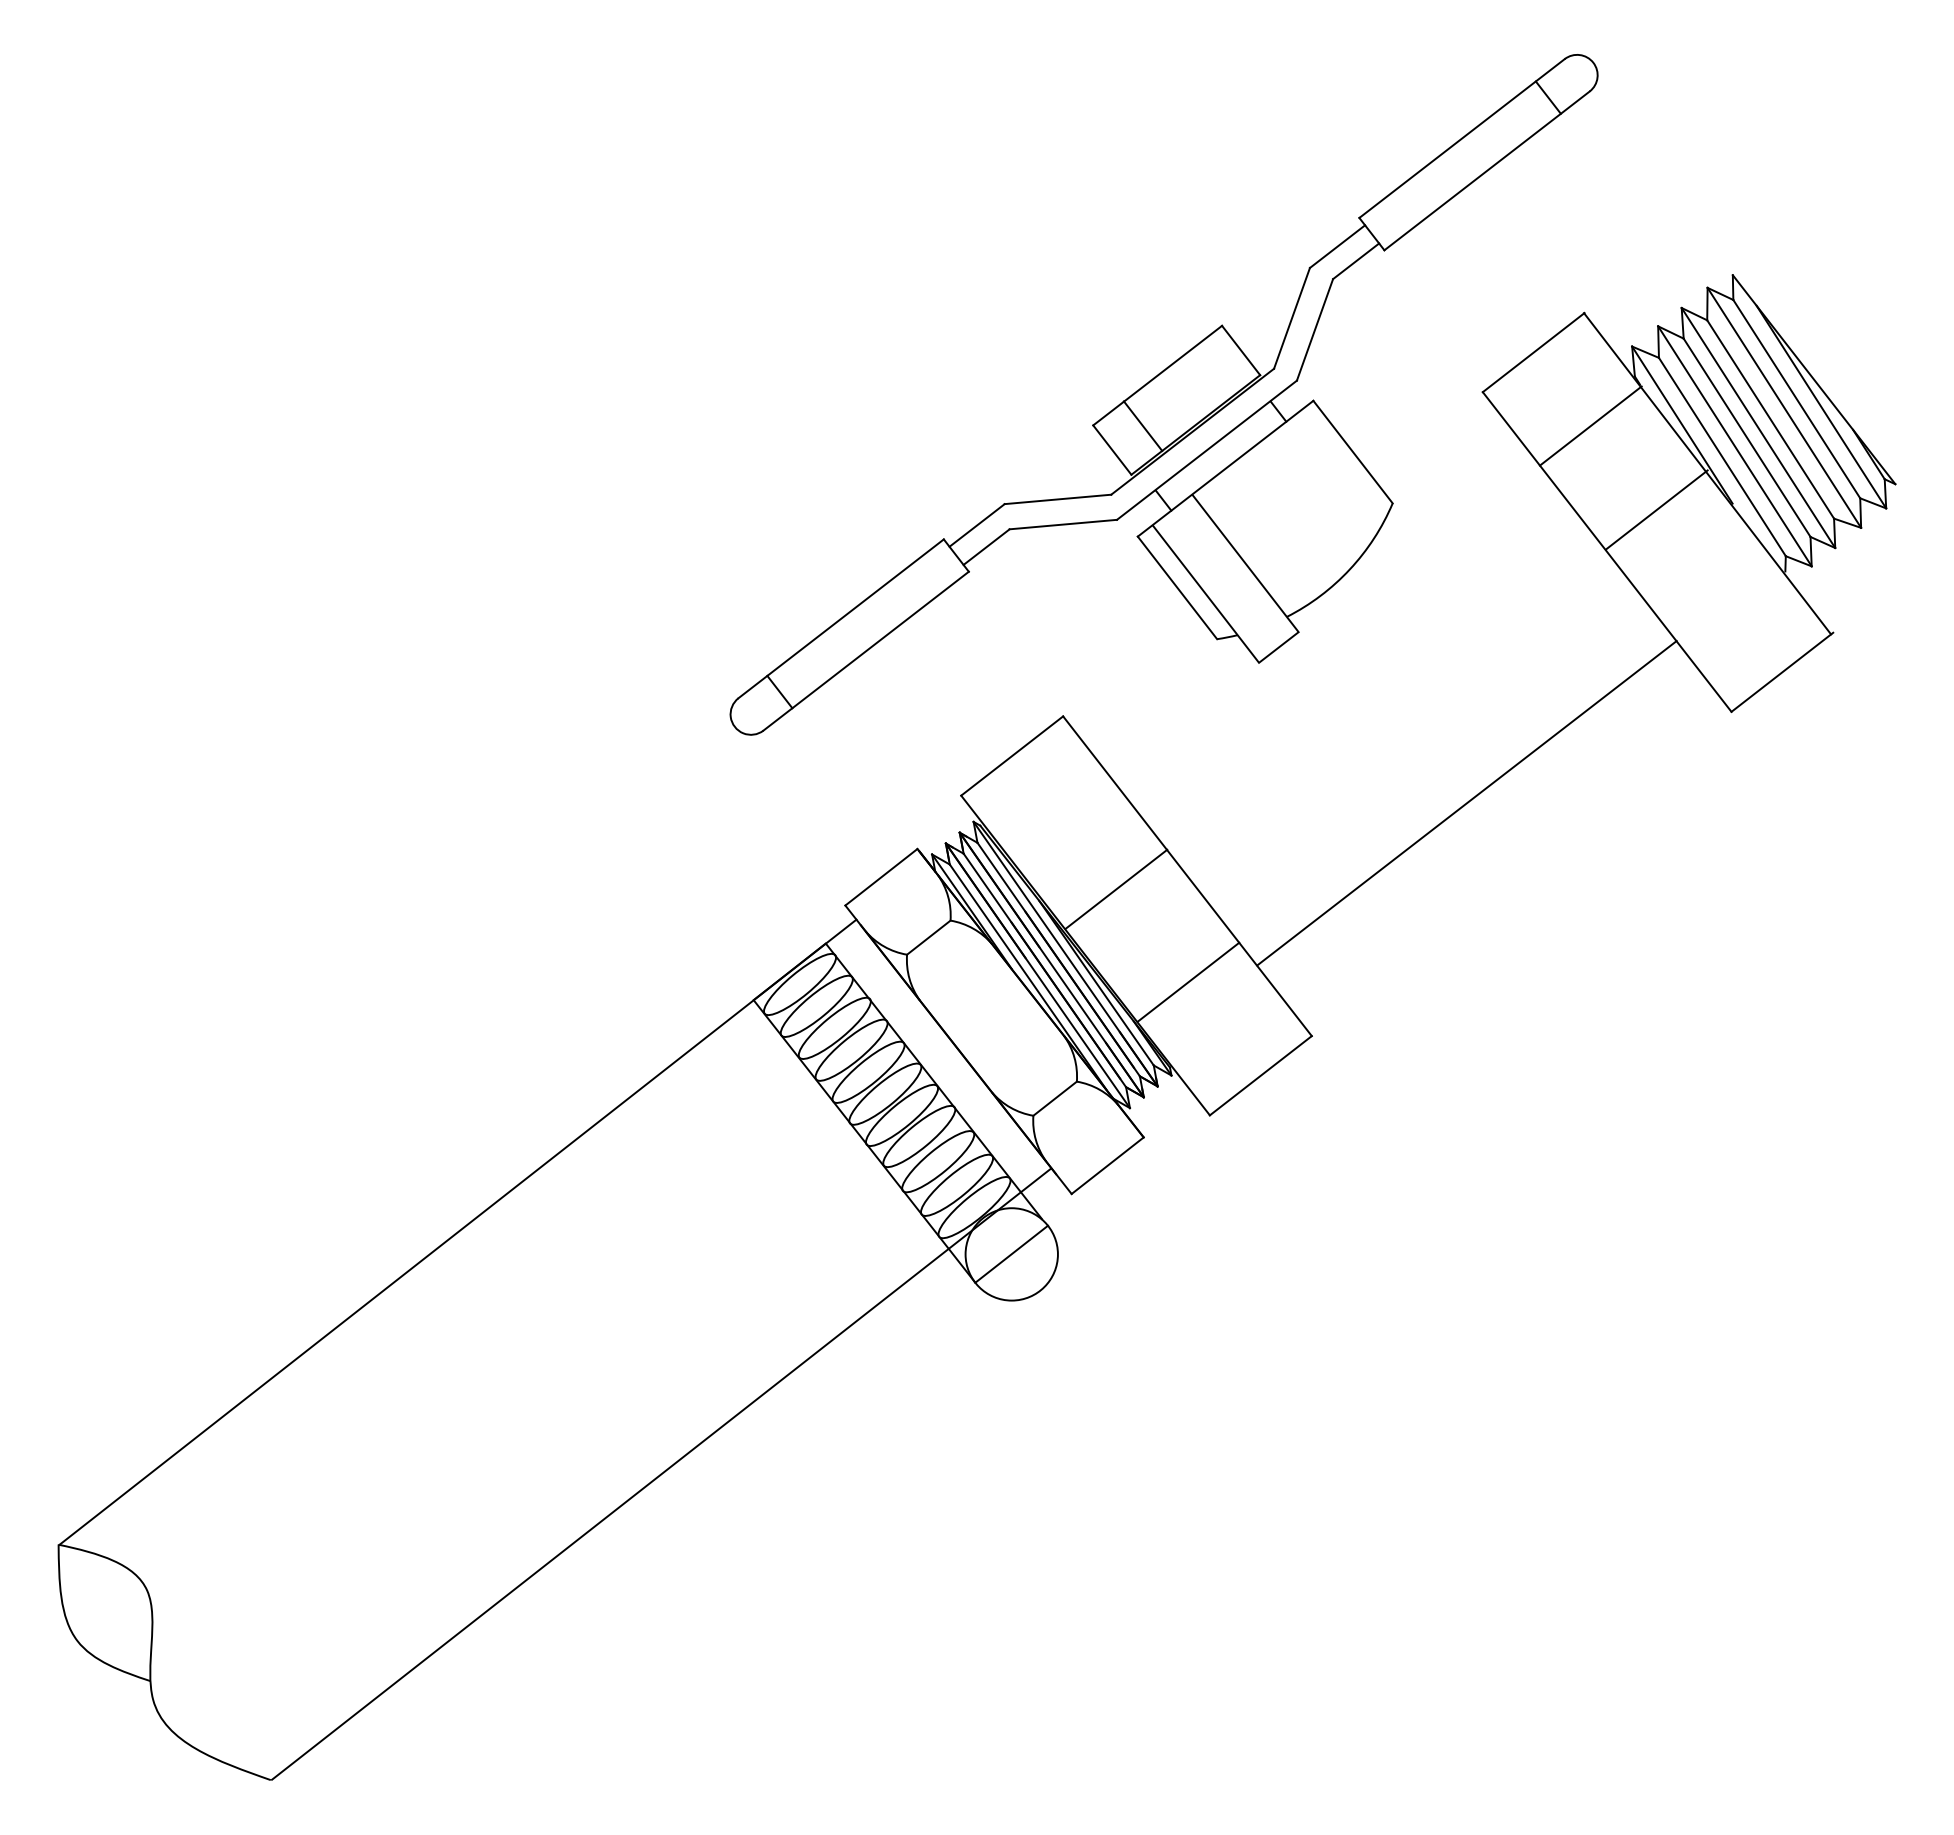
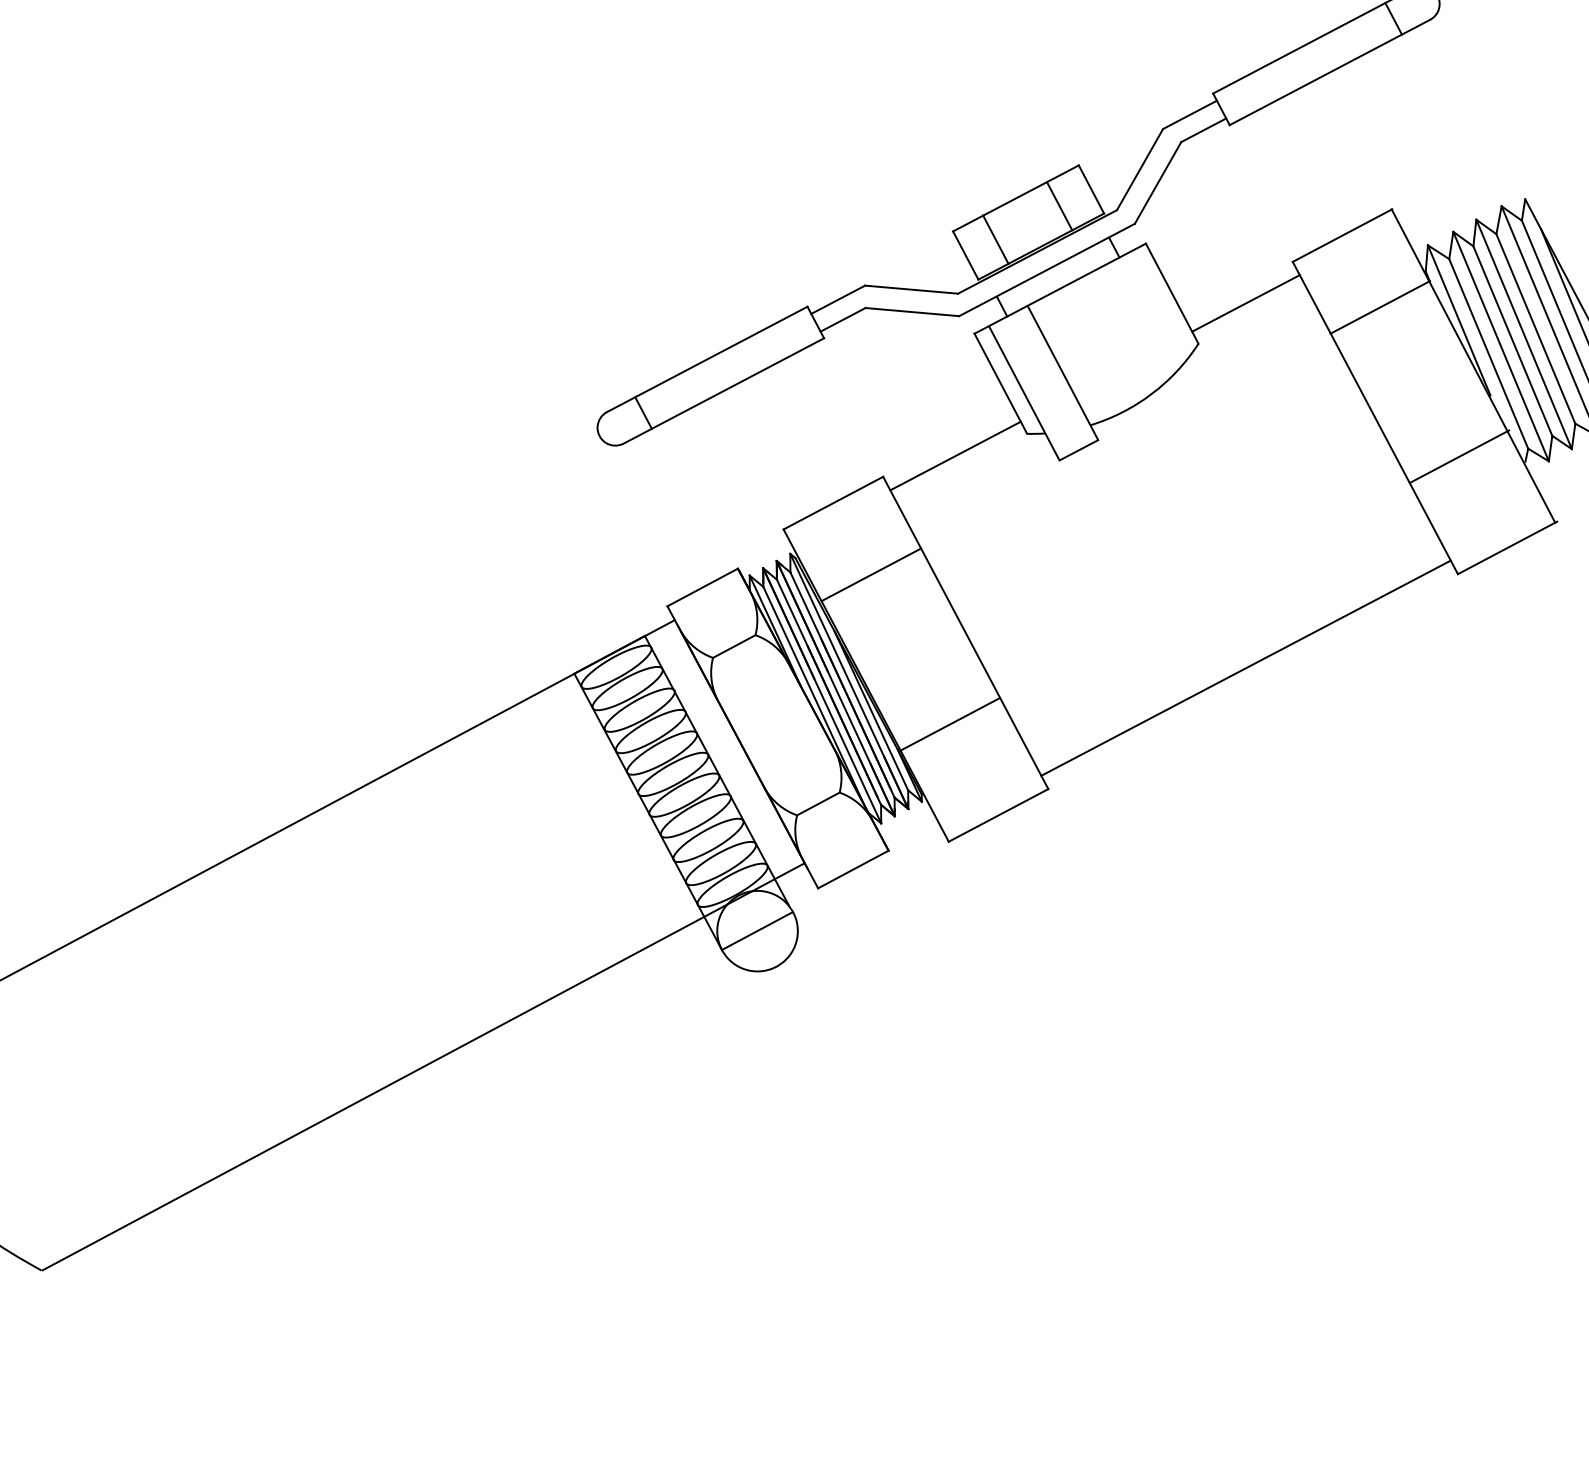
line: (1208, 375) -> (1059, 206), added
line: (1438, 448) -> (1246, 303), added
line: (1656, 509) -> (1459, 456), moved
line: (1140, 678) -> (955, 455), added
line: (1466, 803) -> (1245, 668), moved
line: (1116, 888) -> (871, 574), moved

